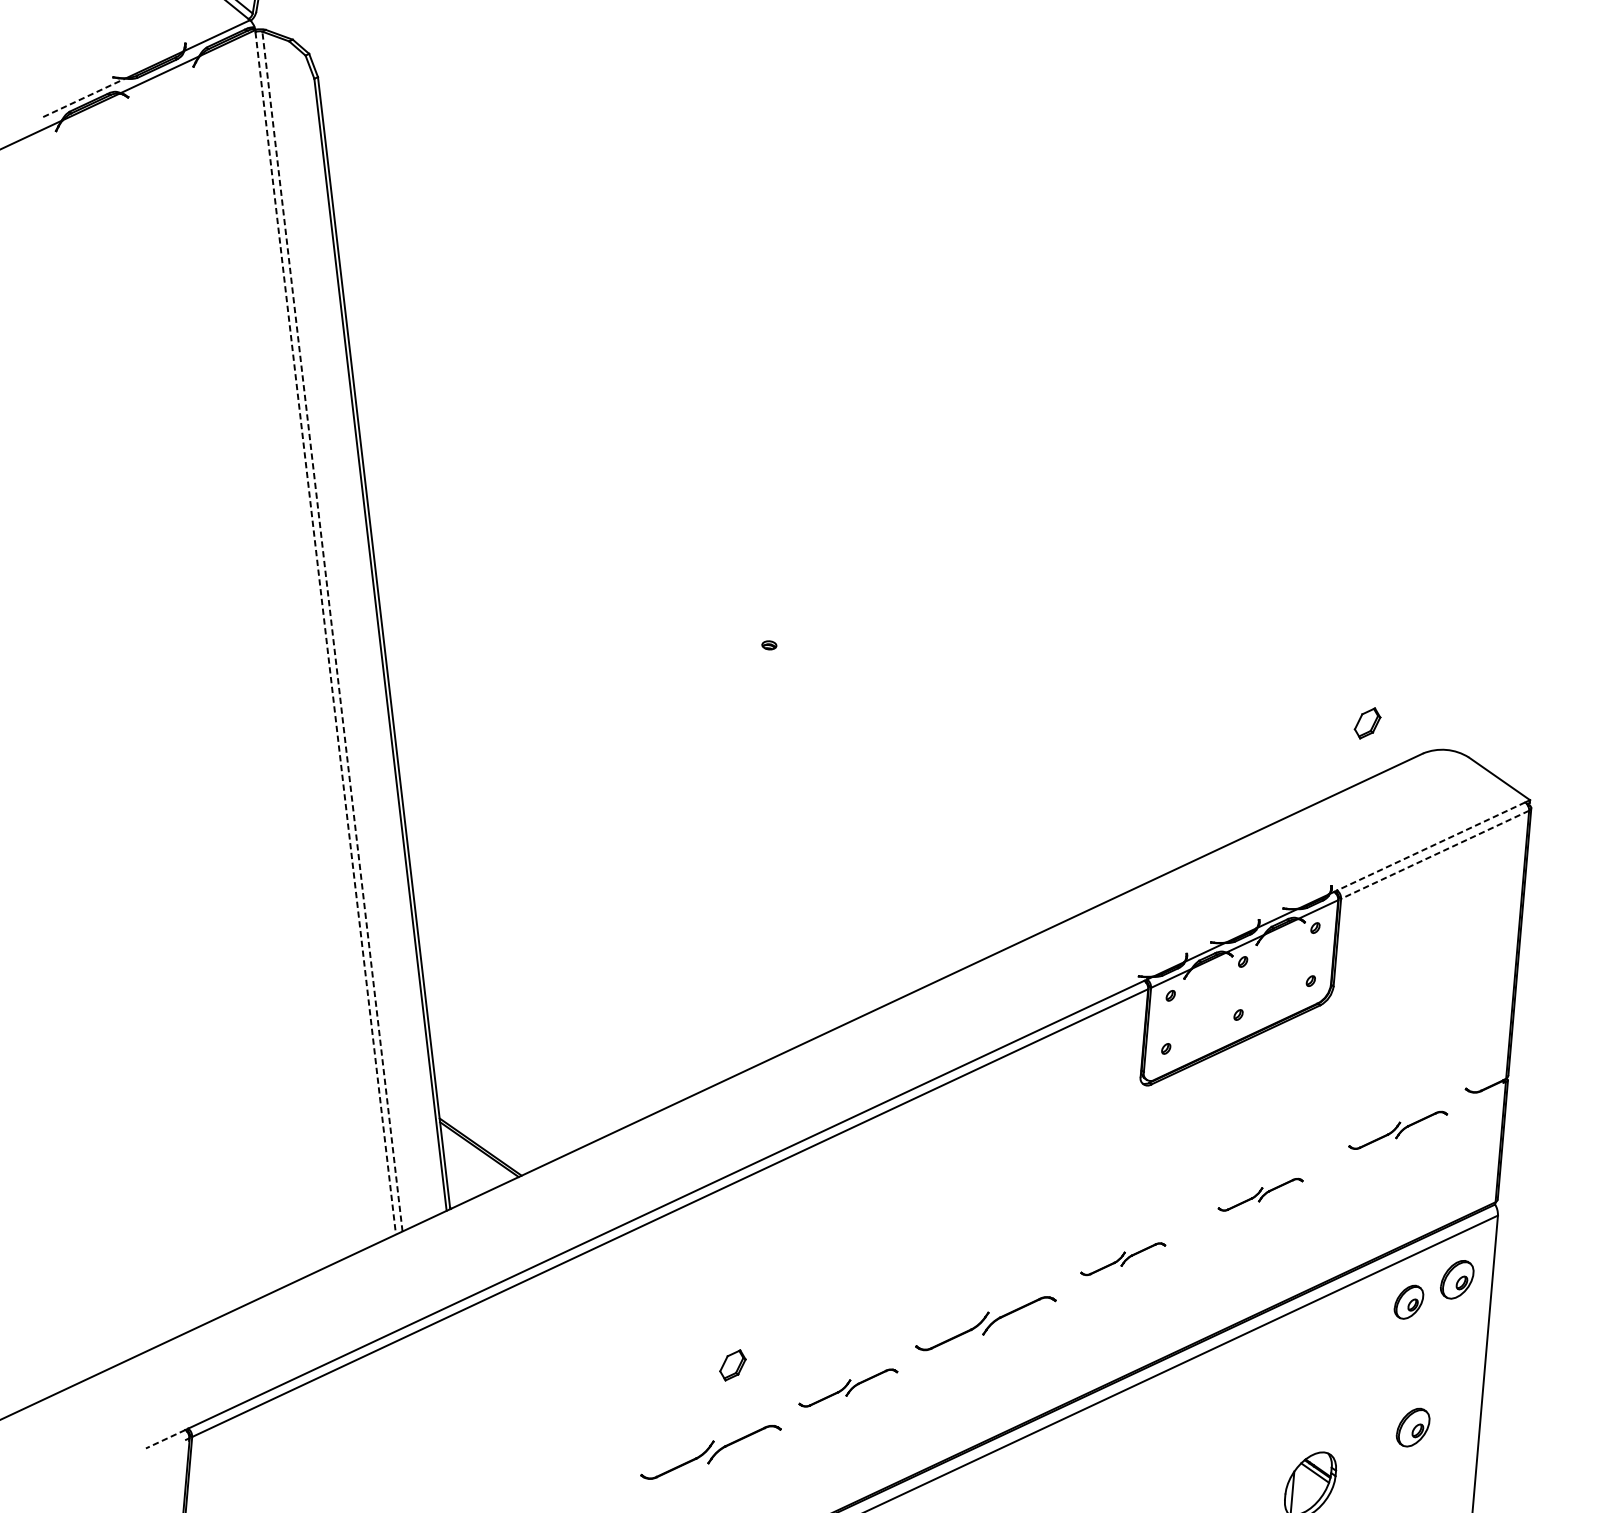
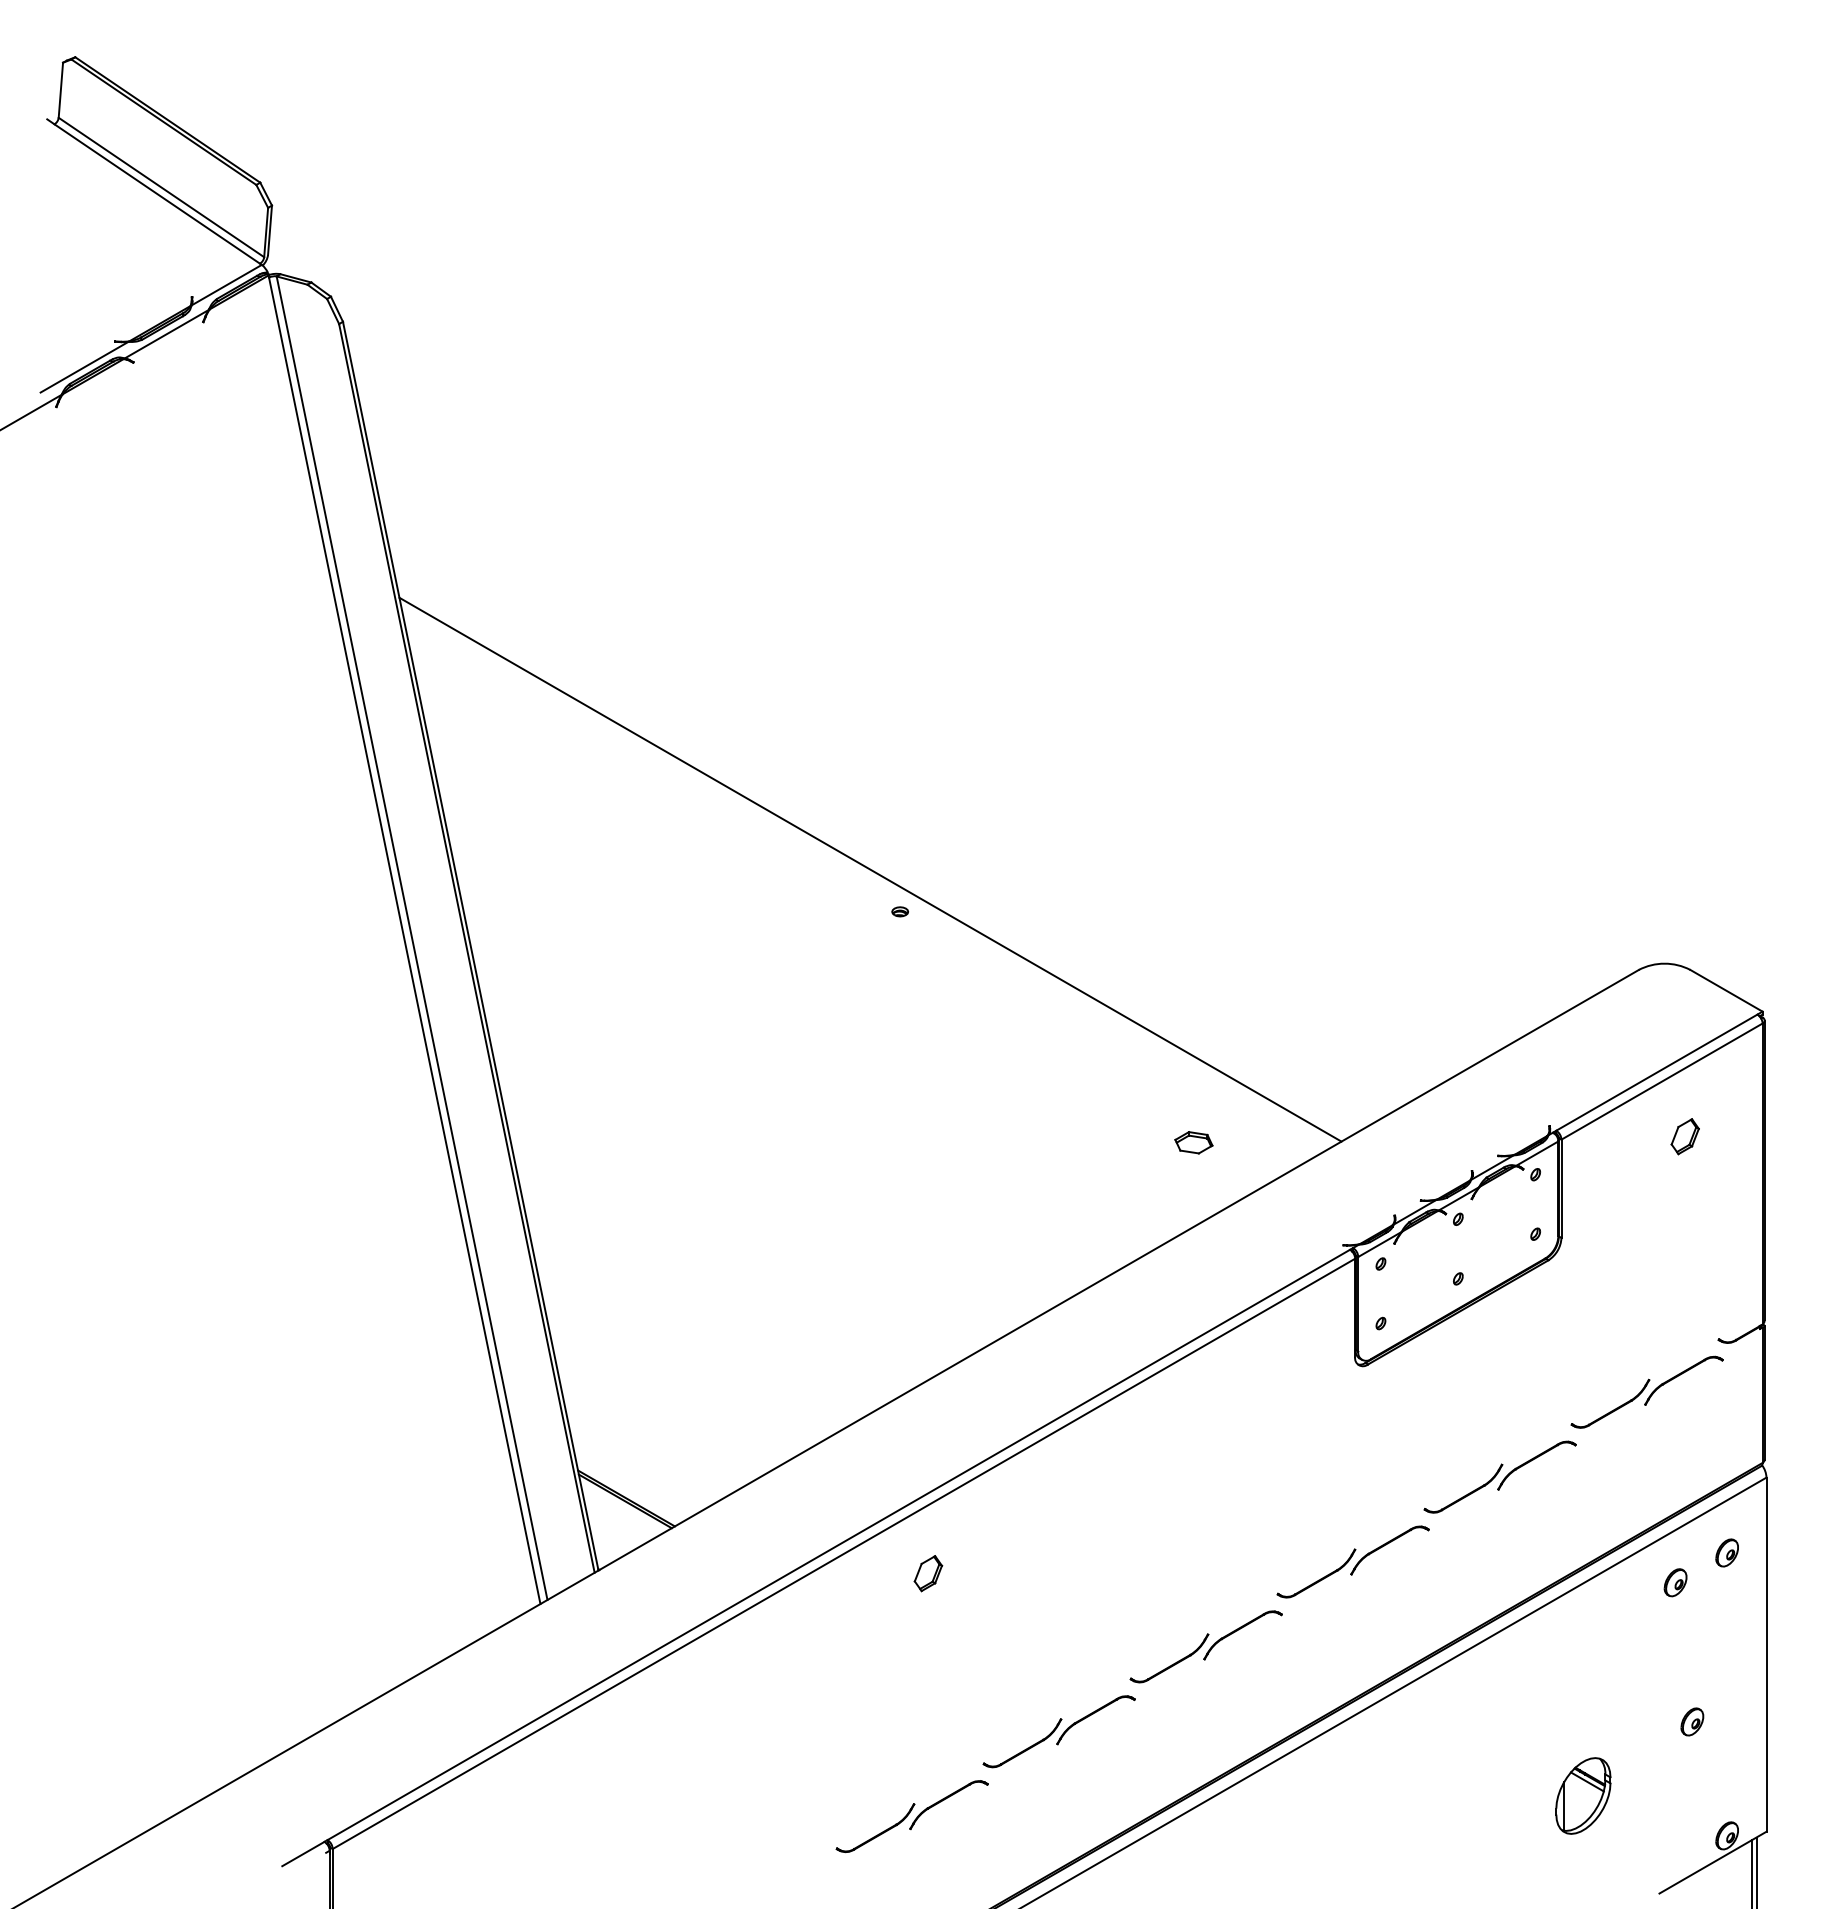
line: (84, 98) -> (84, 367), dashed -> solid
line: (746, 605) -> (870, 869), added
line: (331, 630) -> (411, 937), dashed -> solid
line: (325, 633) -> (404, 940), dashed -> solid
part: (1366, 723) -> (1684, 1136), moved
line: (1430, 846) -> (1656, 1072), dashed -> solid
line: (1434, 854) -> (1661, 1081), dashed -> solid
part: (1013, 873) -> (1193, 1142), added
part: (1397, 1129) -> (1646, 1391), size x1.43
part: (1260, 1194) -> (1499, 1476), size x1.67
part: (1122, 1258) -> (1352, 1561), size x1.67
part: (1456, 1279) -> (1726, 1552), size x0.62
part: (1408, 1302) -> (1675, 1582), size x0.71
part: (733, 1365) -> (928, 1573), moved
part: (847, 1387) -> (1058, 1731), size x1.43
part: (1413, 1427) -> (1692, 1721), size x0.62
line: (164, 1439) -> (302, 1854), dashed -> solid

